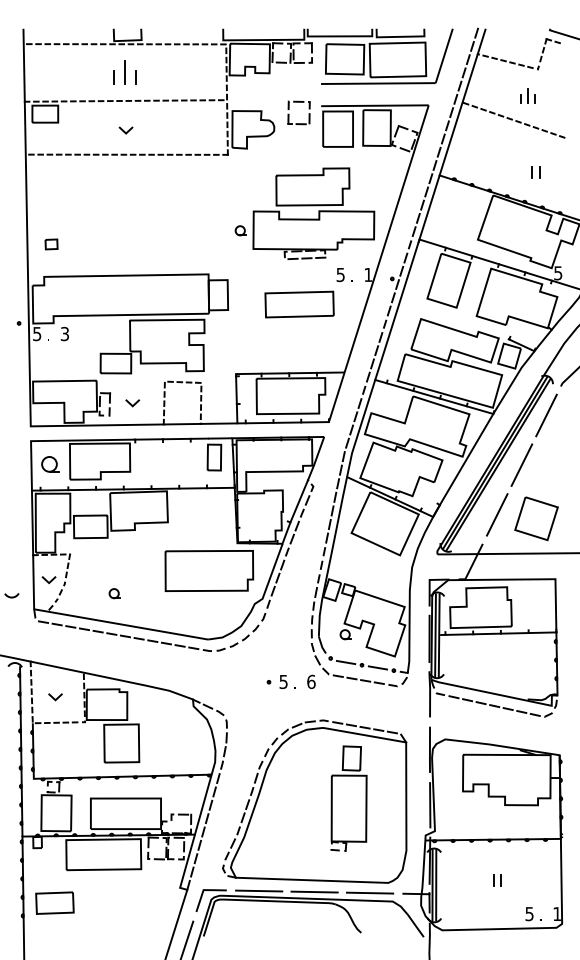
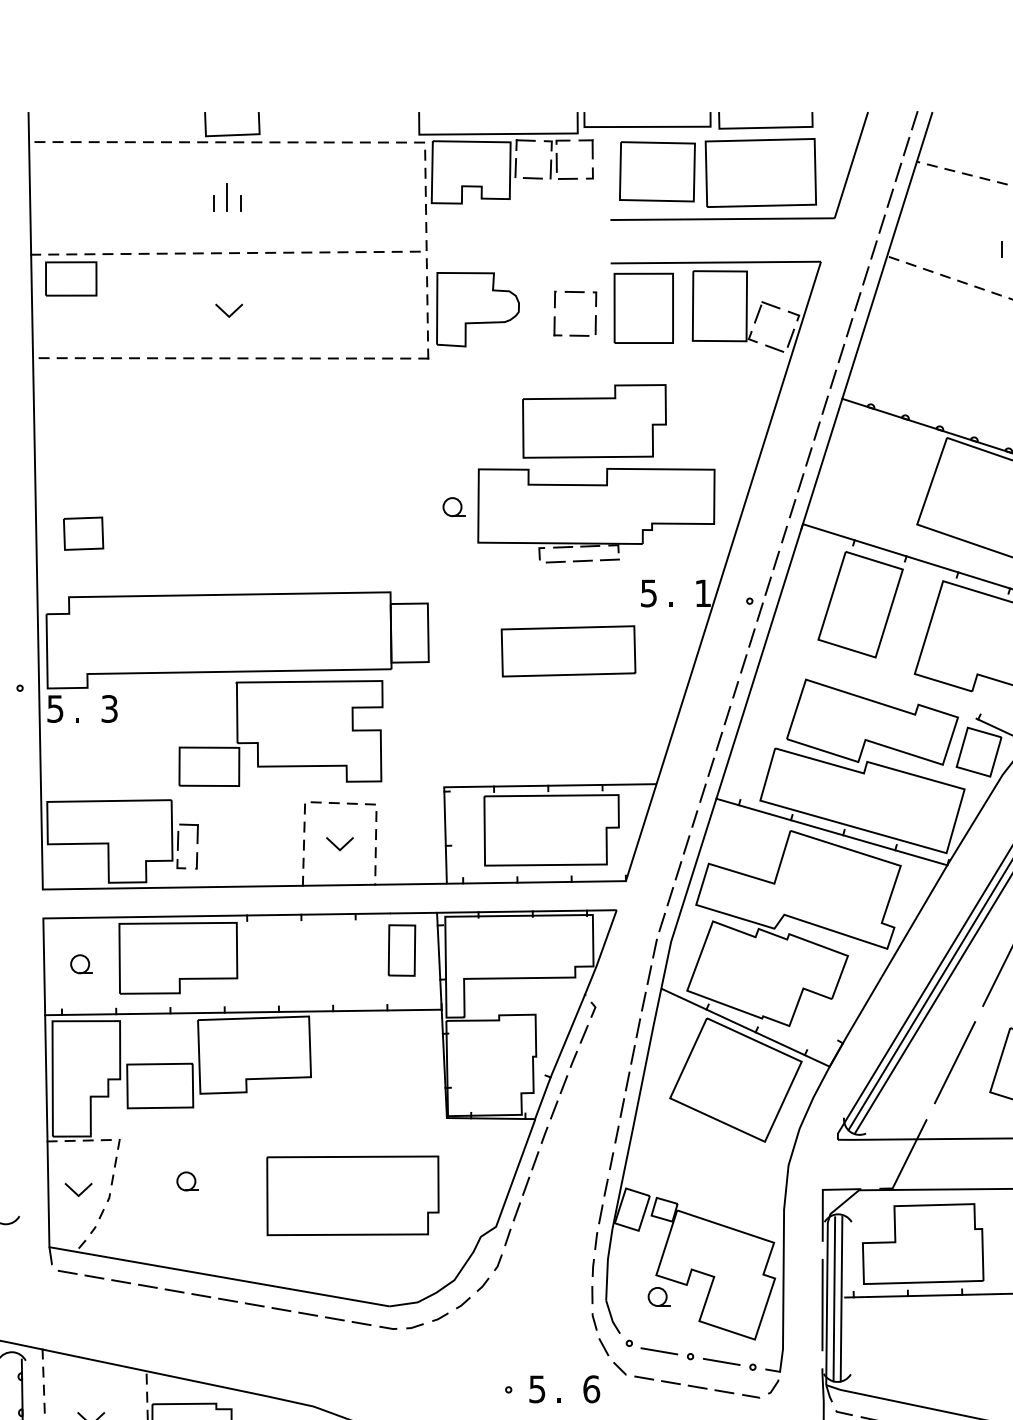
part: (124, 72) -> (226, 197), size x0.62
part: (289, 114) -> (556, 316), moved
part: (51, 244) -> (83, 533), size x1.67
line: (131, 403) -> (337, 844), moved
part: (50, 464) -> (81, 964), size x0.62
part: (209, 570) -> (353, 1194), moved
part: (114, 593) -> (186, 1181), moved

